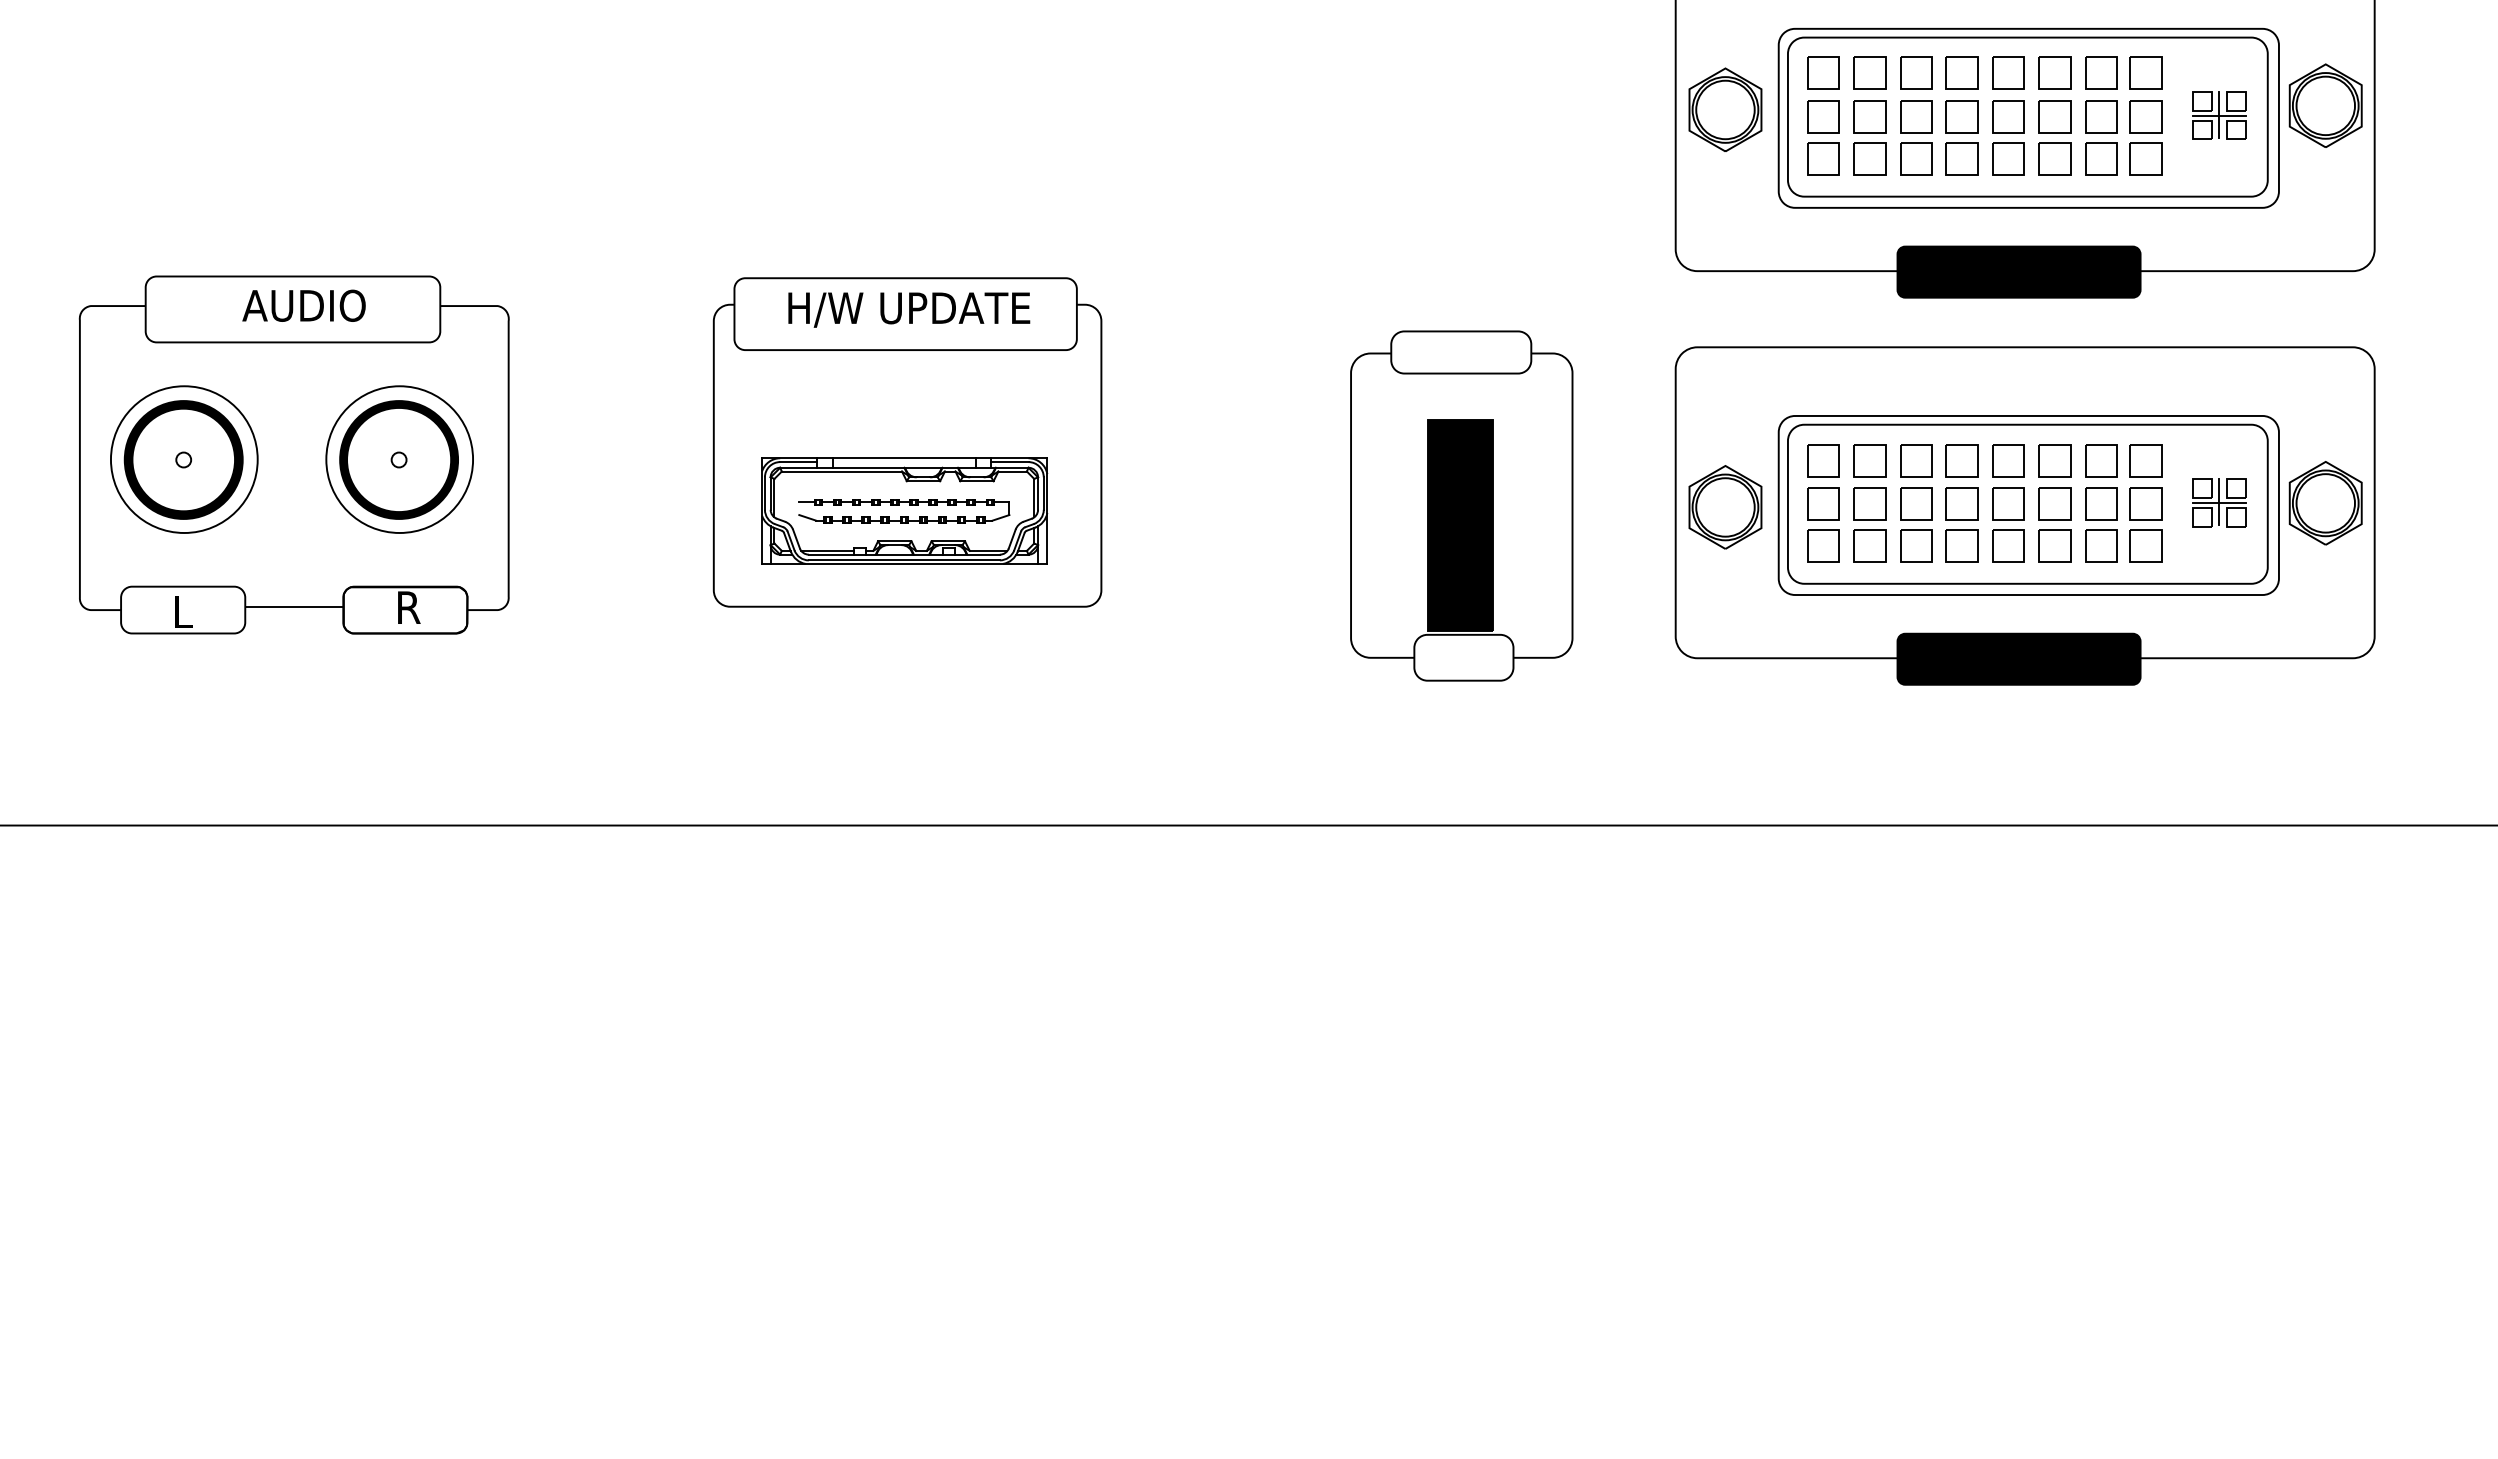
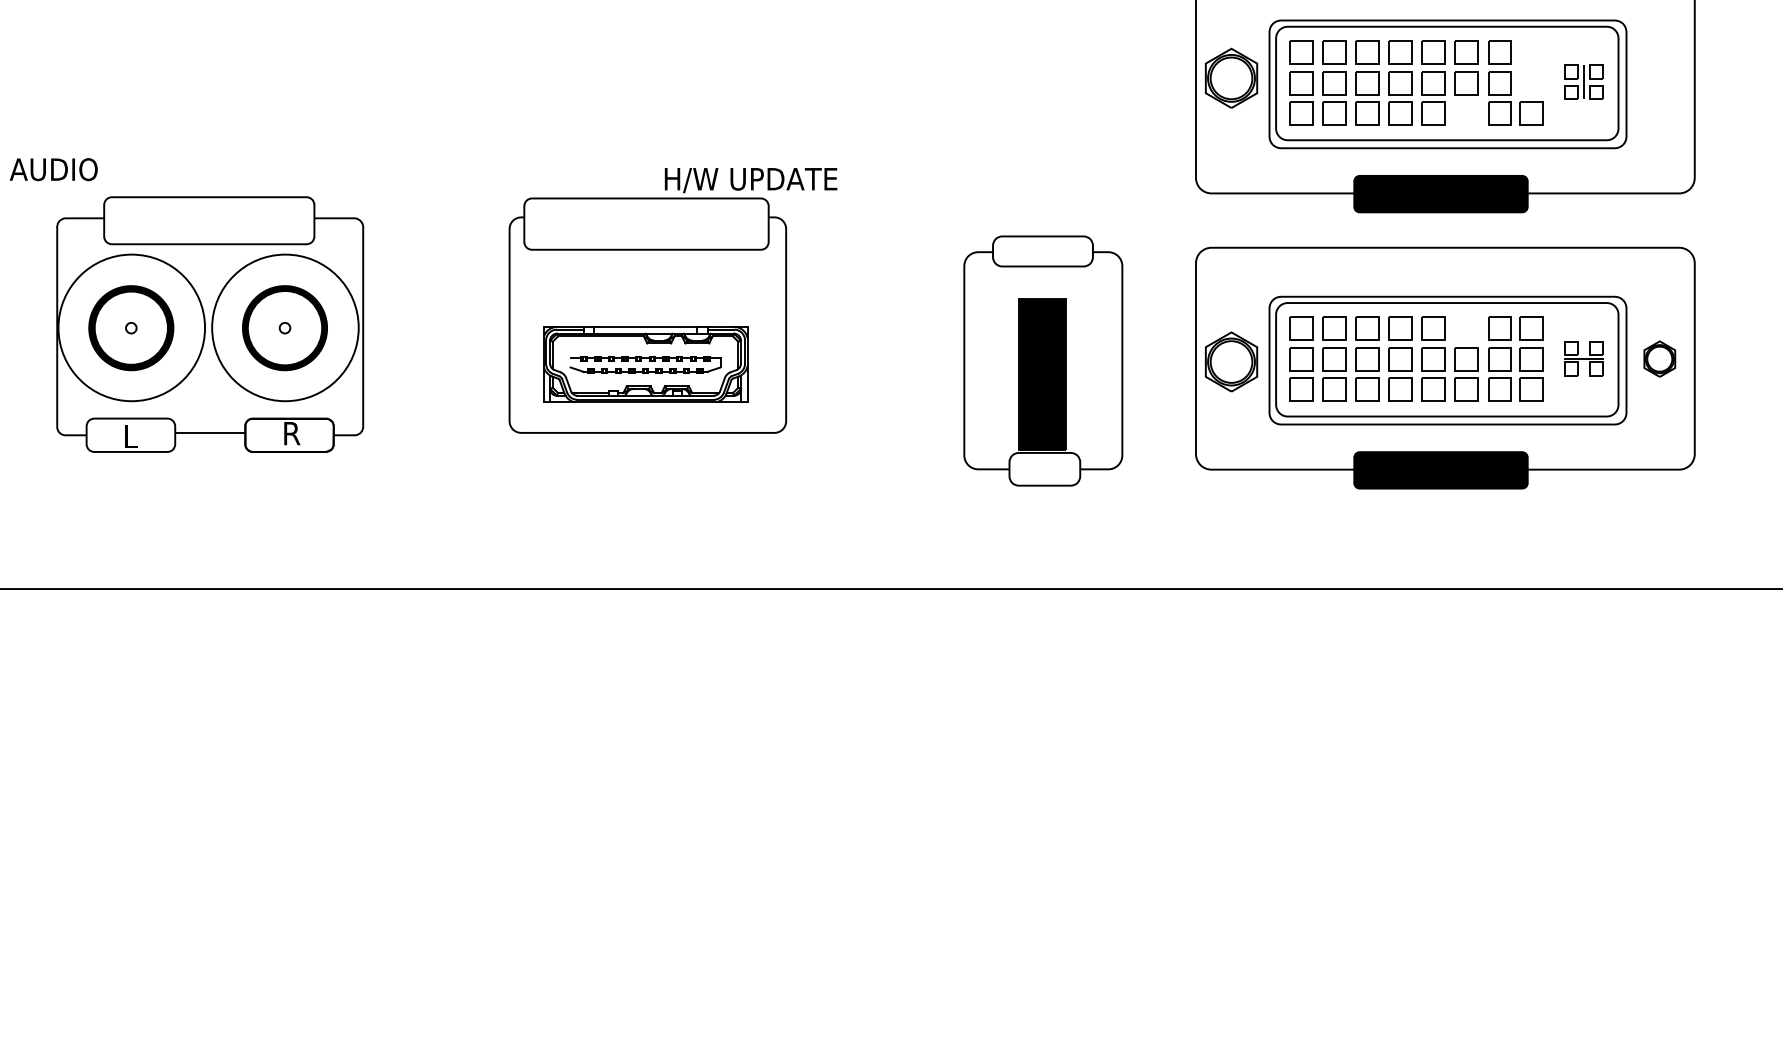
part: (2145, 72) -> (1531, 51), removed
part: (2325, 105) -> (1659, 75), removed
line: (2219, 115) -> (1584, 82), removed
part: (2145, 116) -> (1531, 83), removed
part: (2054, 158) -> (1466, 113), removed
text: (303, 305) -> (53, 169), moved
text: (909, 309) -> (751, 180), moved
circle: (183, 459) -> (131, 327), size x1.4
circle: (399, 459) -> (285, 327), size x1.4
part: (2054, 460) -> (1466, 328), removed
line: (2218, 502) -> (1583, 358), removed
part: (2325, 503) -> (1659, 359), size x0.6

